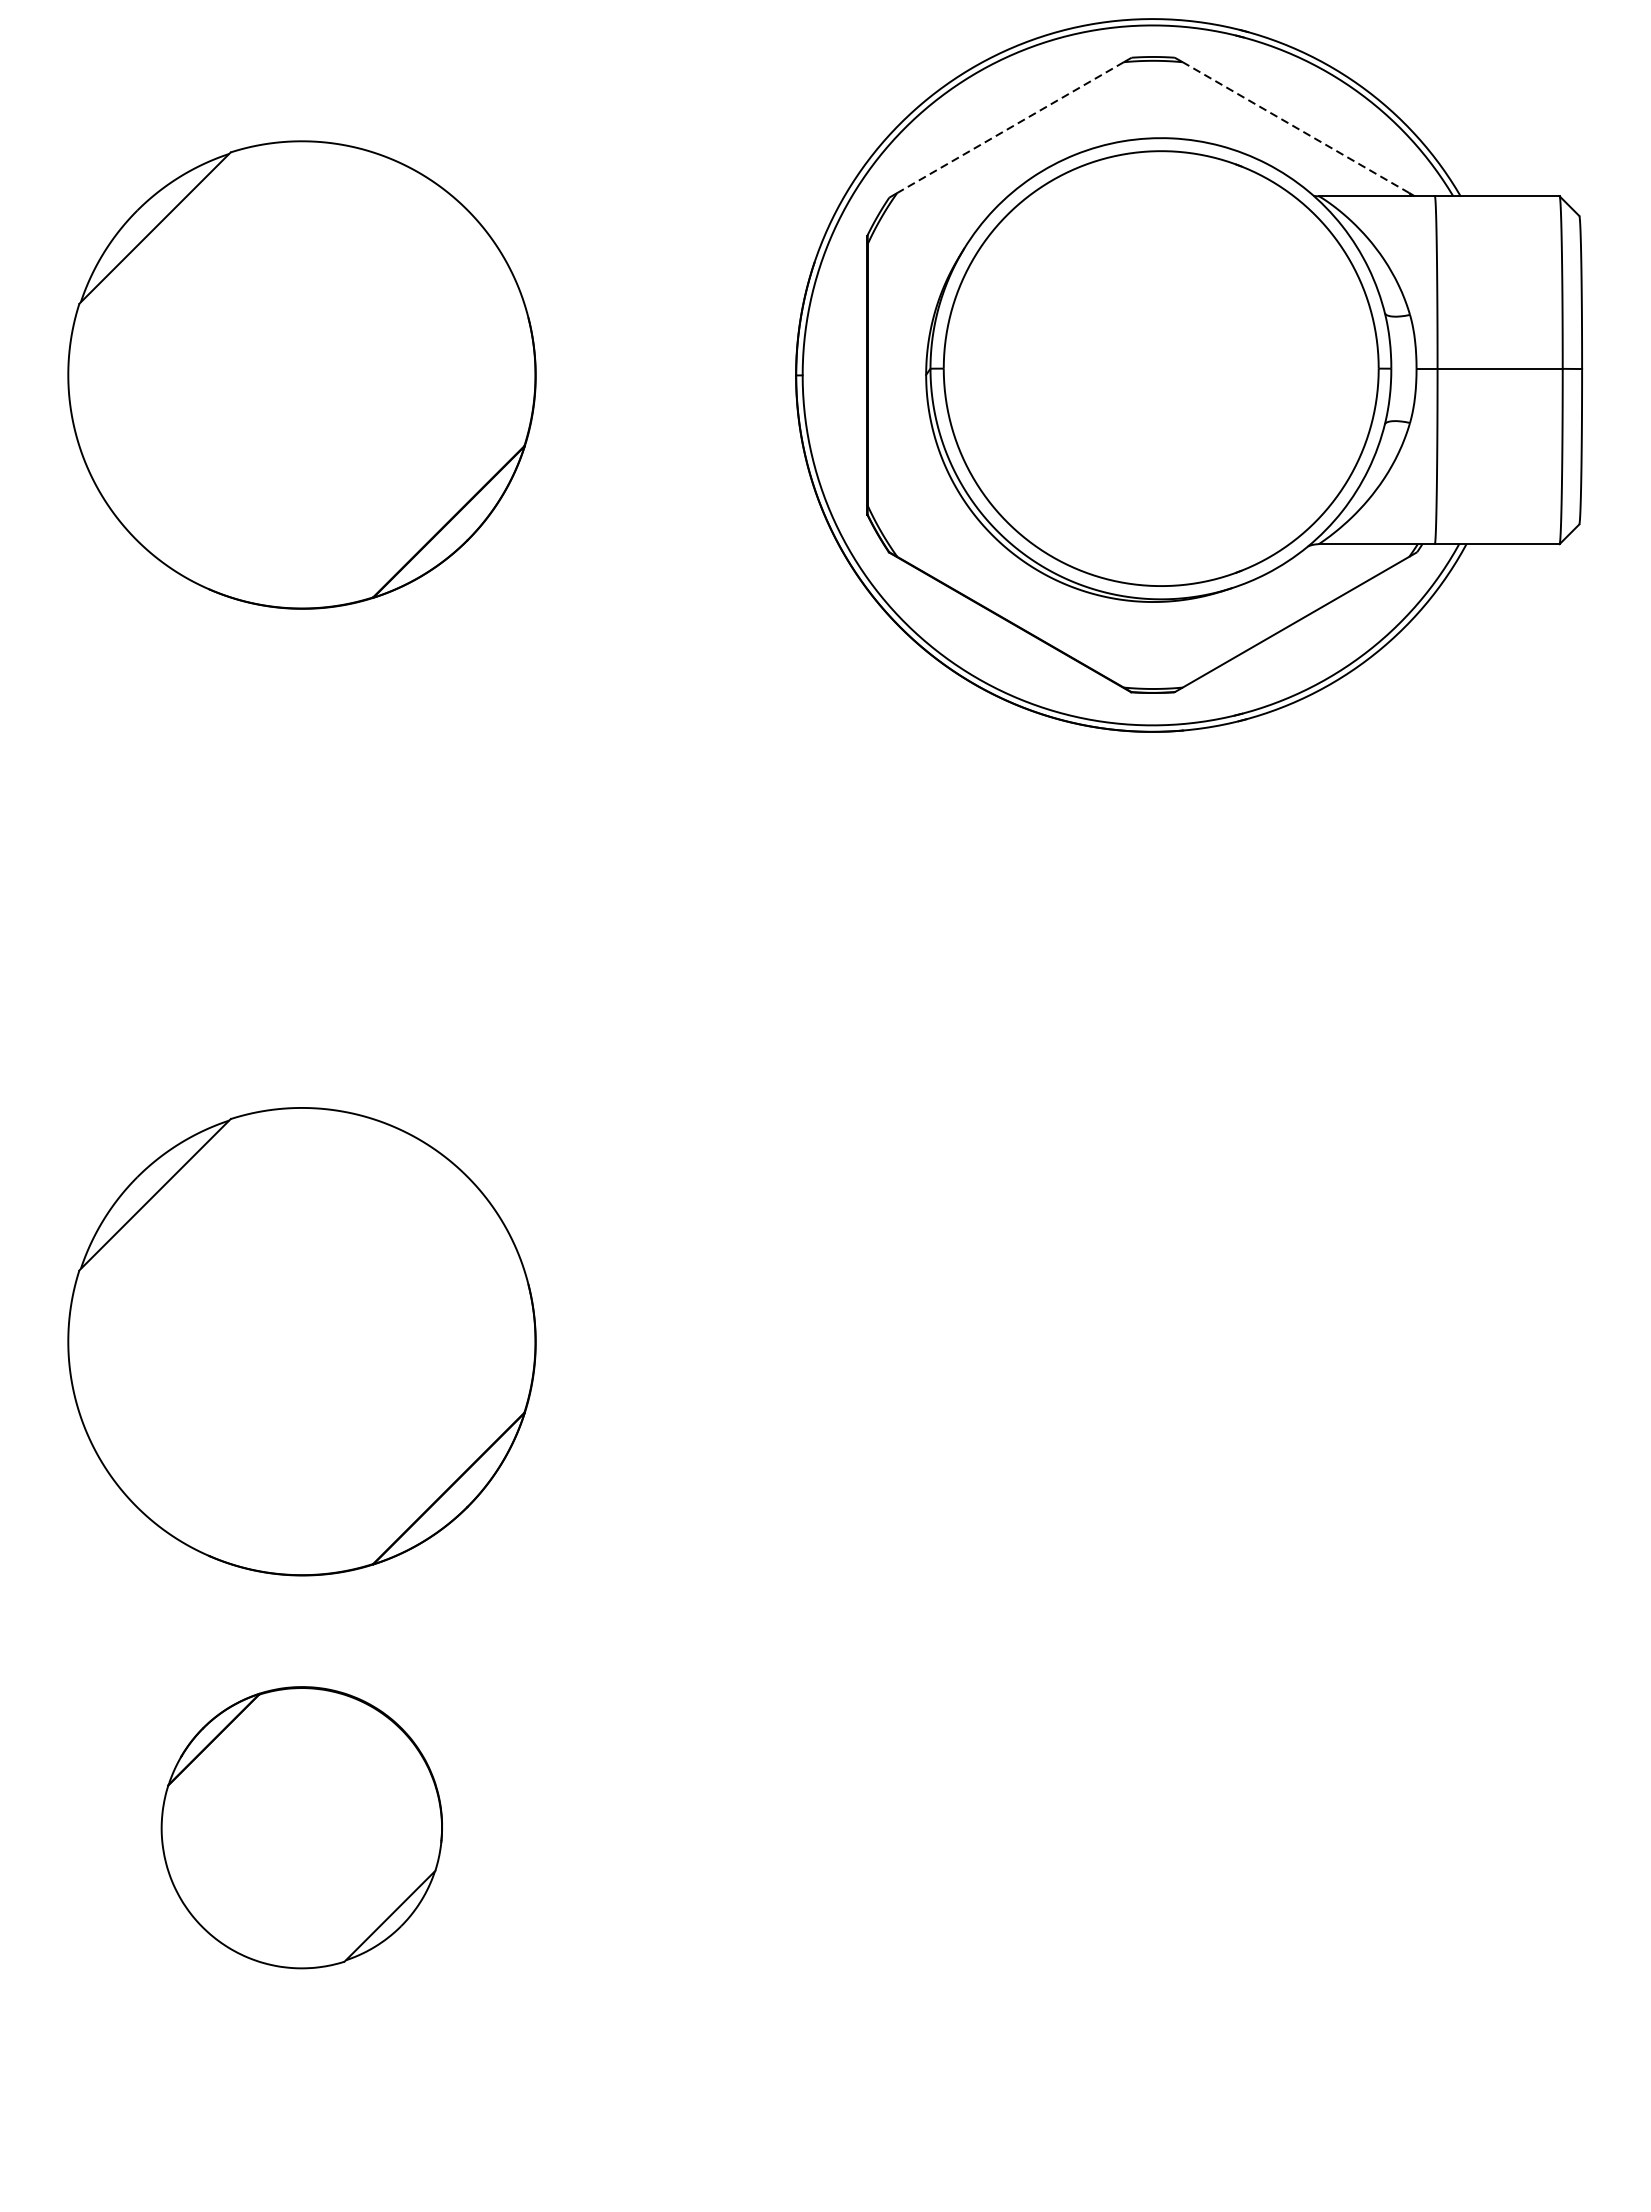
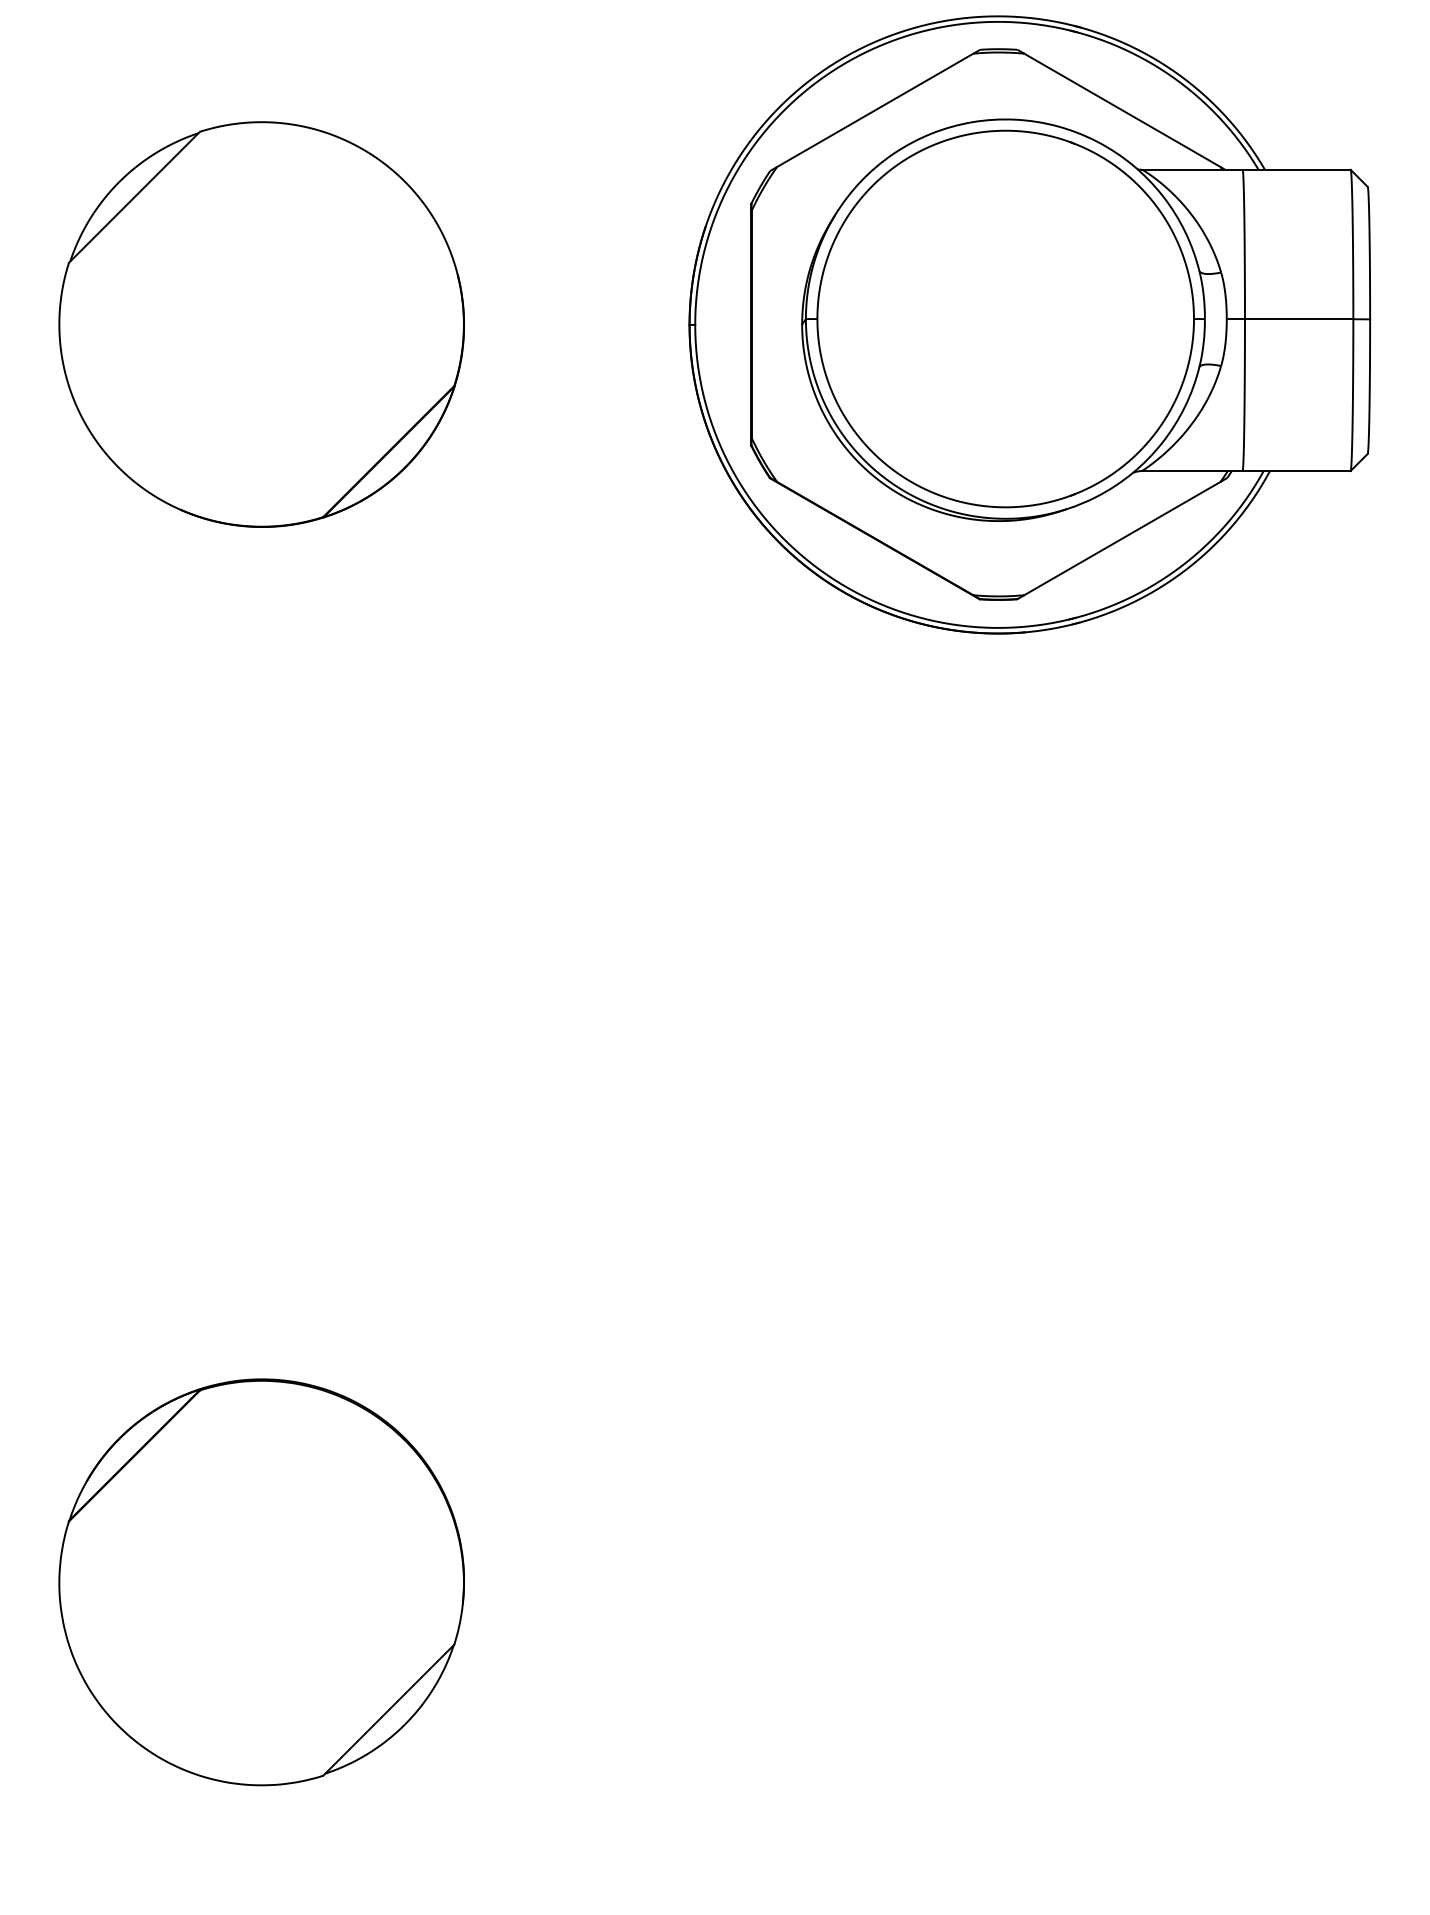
line: (1009, 127) -> (874, 110), dashed -> solid
line: (1296, 127) -> (1122, 110), dashed -> solid
part: (301, 1341) -> (261, 1161), removed
part: (301, 1827) -> (261, 1582), size x1.67

